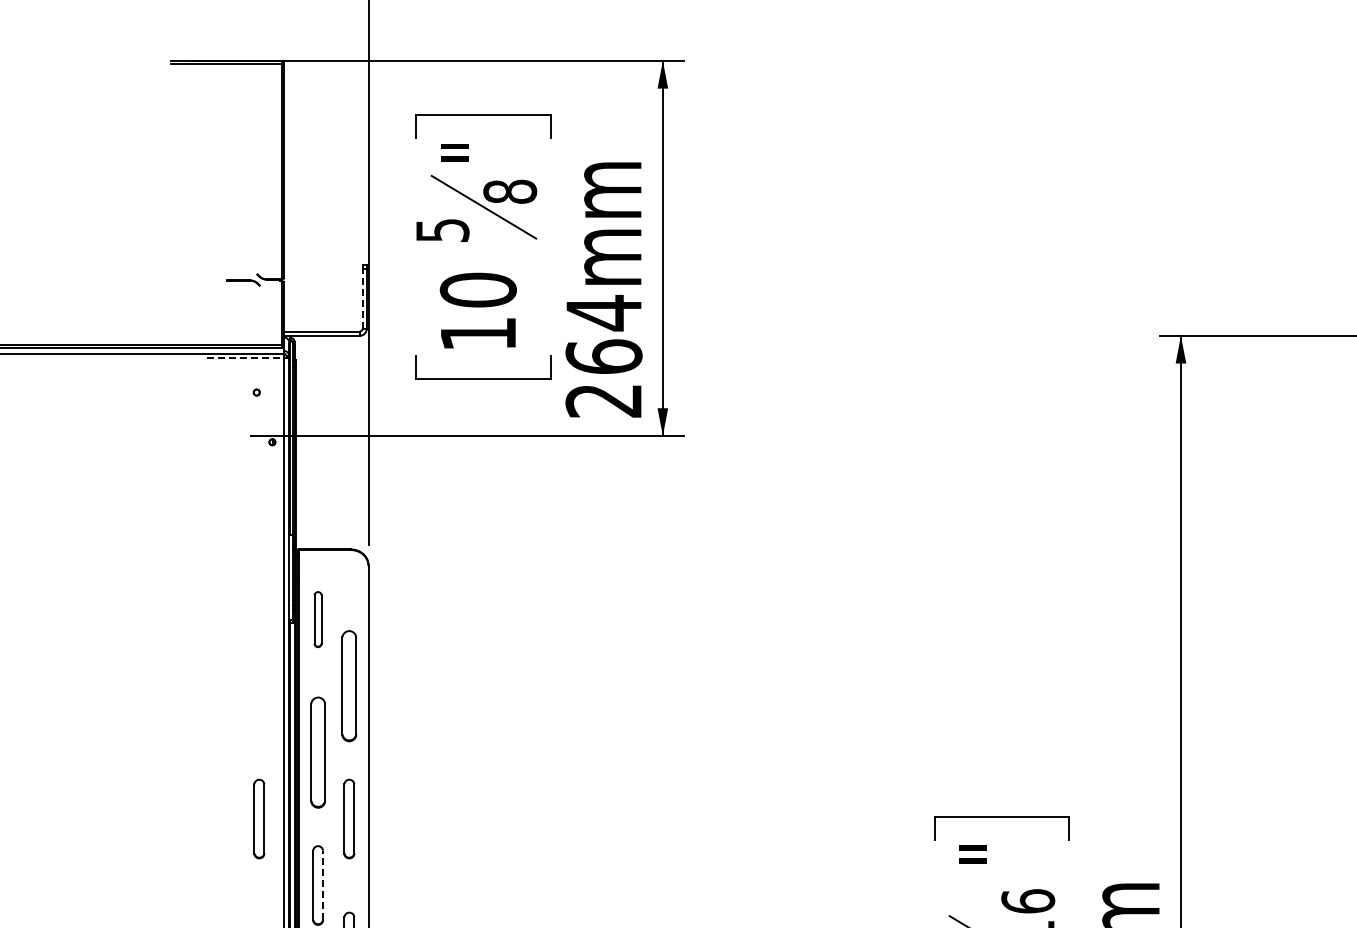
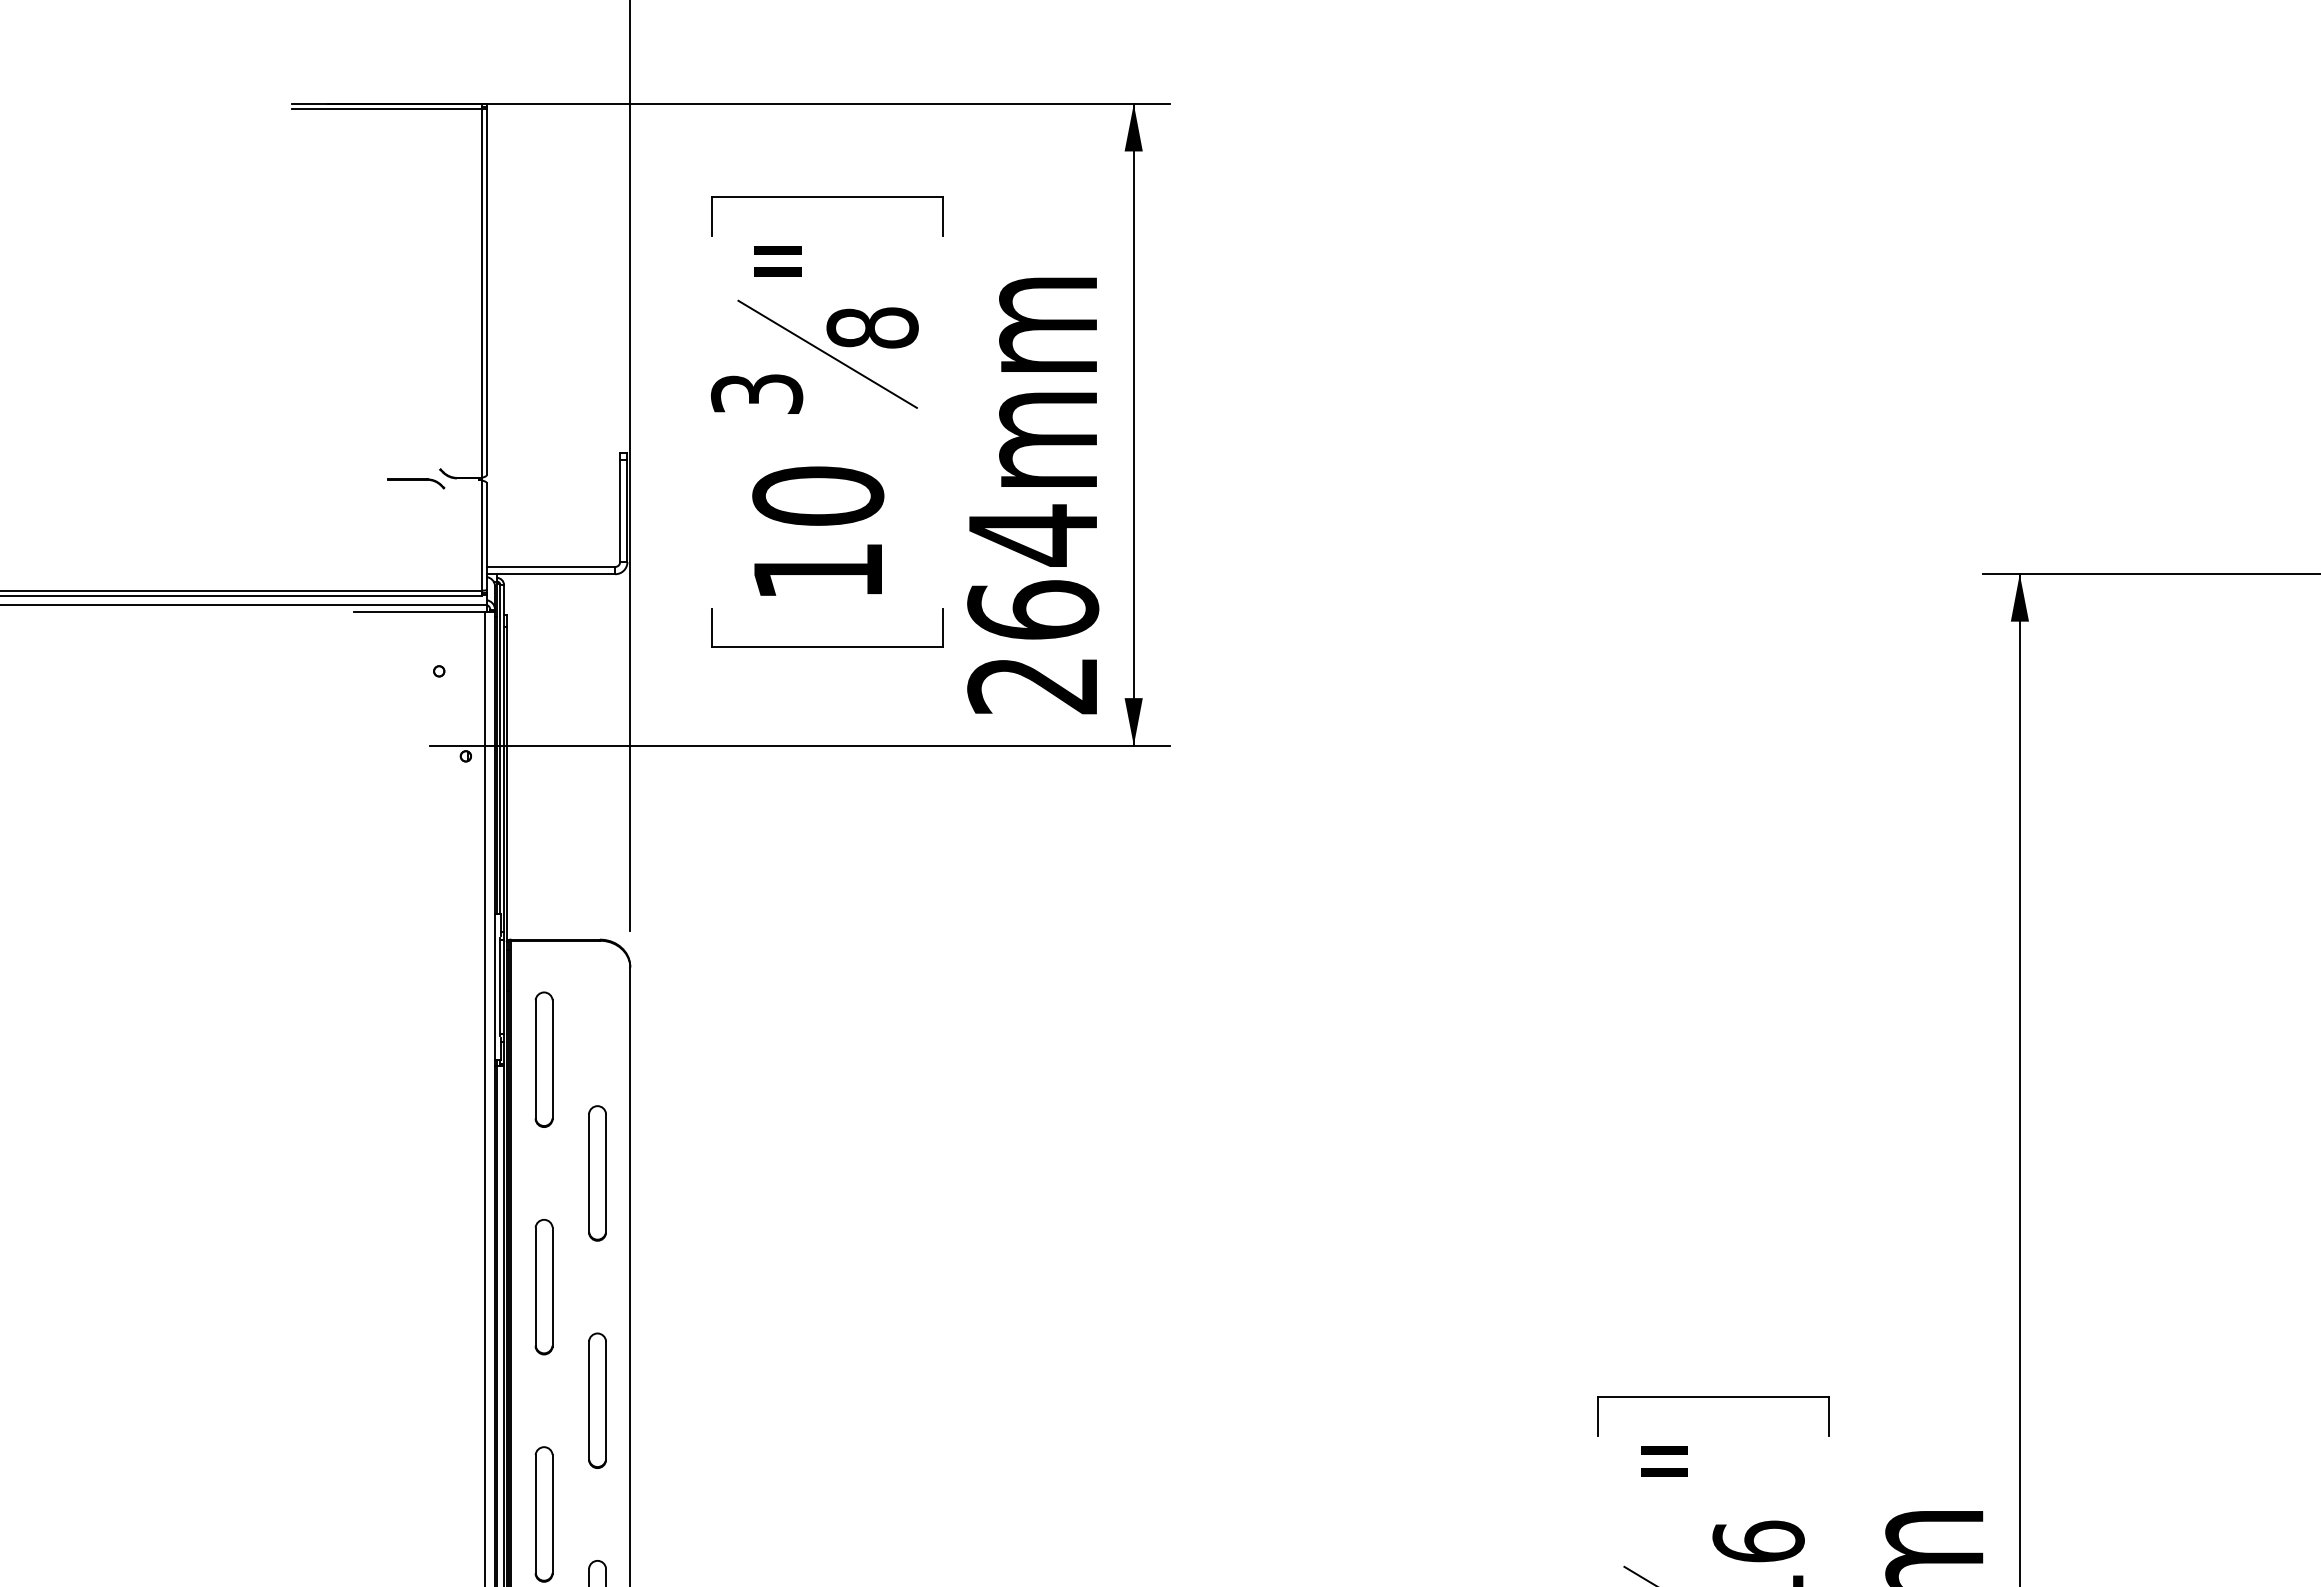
text: (441, 230) -> (755, 394), 5 -> 3
line: (362, 298) -> (620, 510), dashed -> solid
line: (245, 358) -> (419, 613), dashed -> solid
part: (317, 619) -> (543, 1059), size x1.43
part: (349, 685) -> (597, 1172), size x0.71
part: (317, 752) -> (543, 1286), size x0.71
part: (259, 818) -> (443, 1399), removed
line: (323, 885) -> (553, 1514), dashed -> solid

